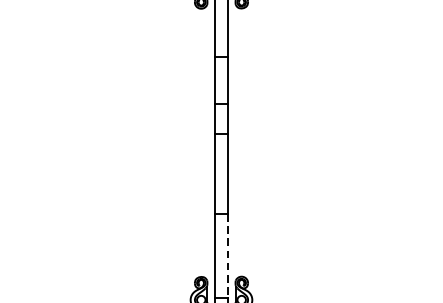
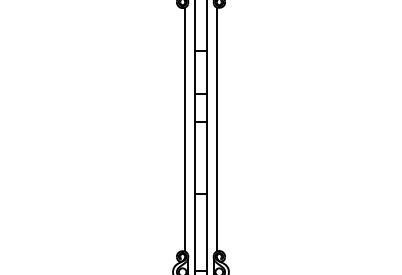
line: (203, 142) -> (184, 129), added
line: (239, 142) -> (217, 129), added
line: (227, 256) -> (206, 232), dashed -> solid

